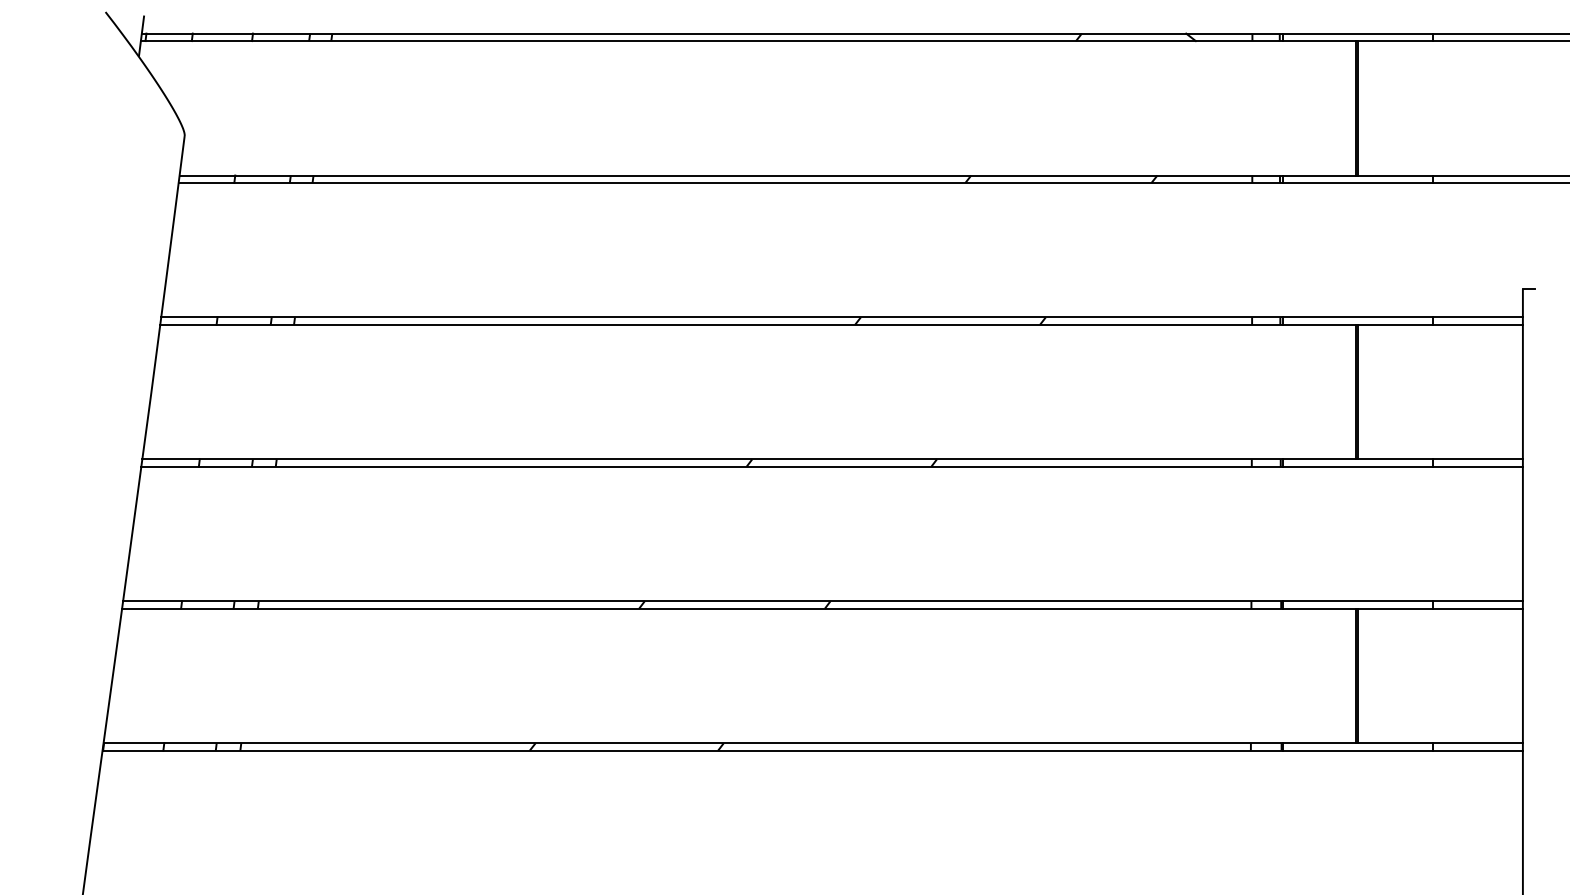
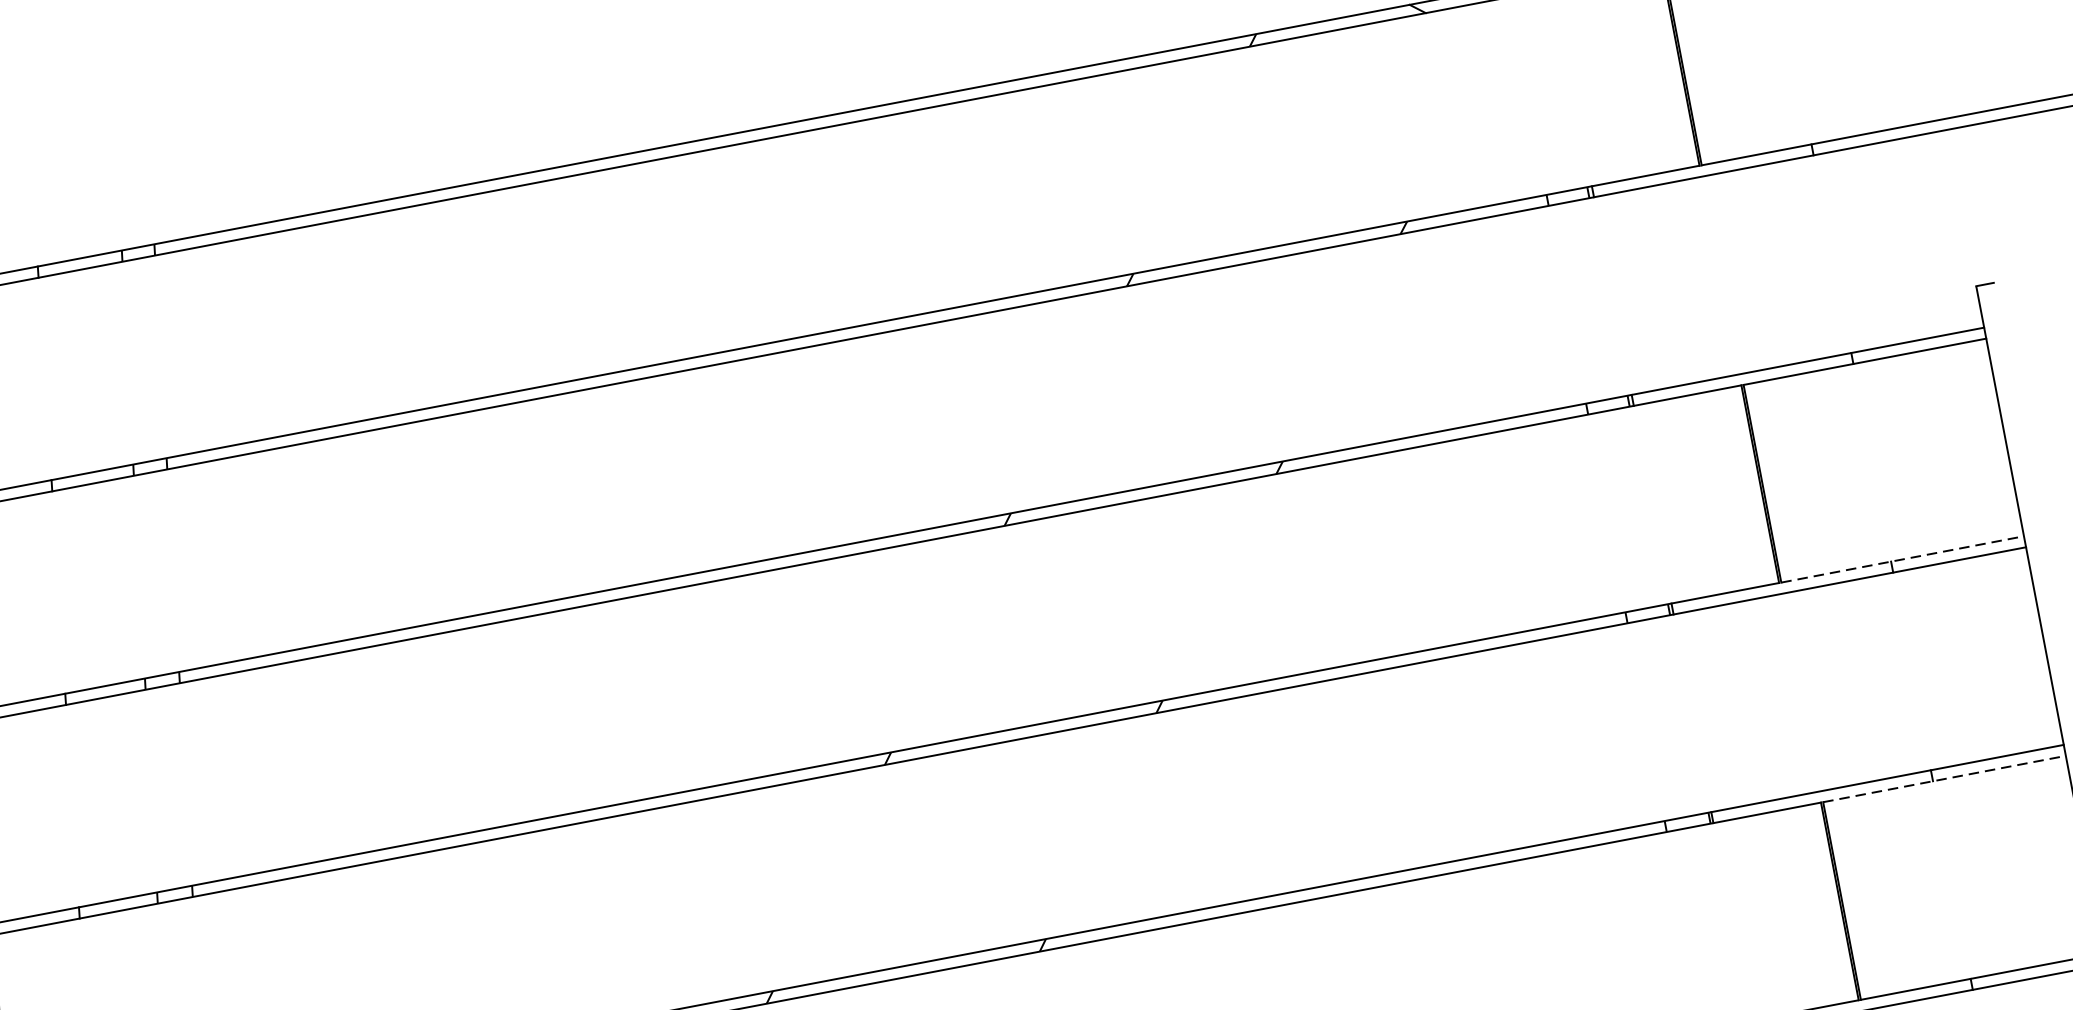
line: (1440, 459) -> (1902, 559), solid -> dashed
line: (1440, 608) -> (1944, 778), solid -> dashed

